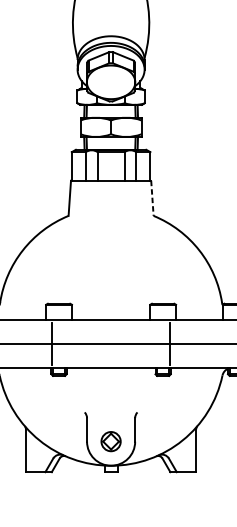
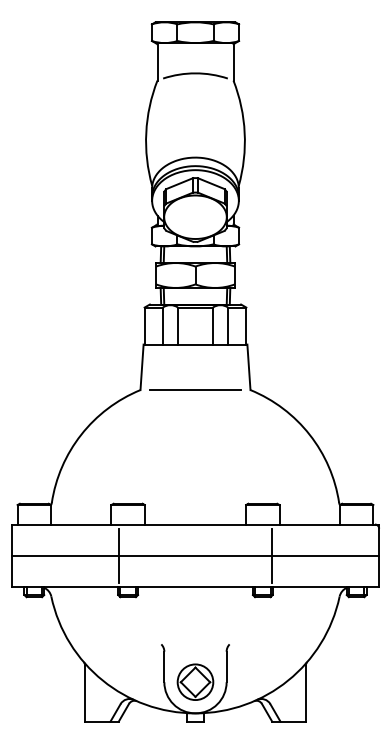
line: (152, 198) -> (248, 367), dashed -> solid
line: (111, 216) -> (195, 390), added
part: (111, 441) -> (195, 681), size x1.43

